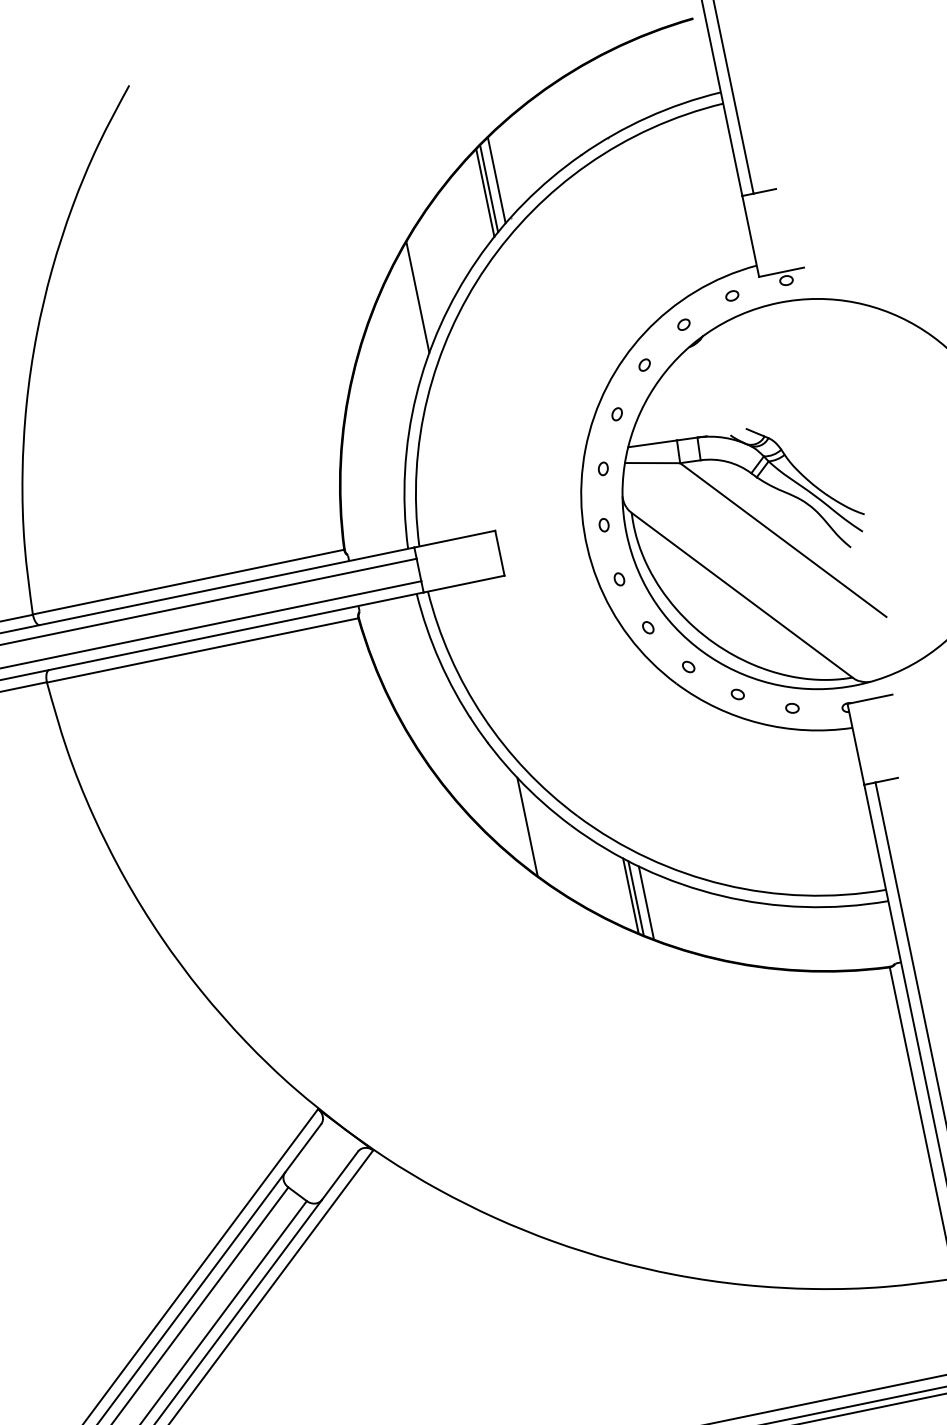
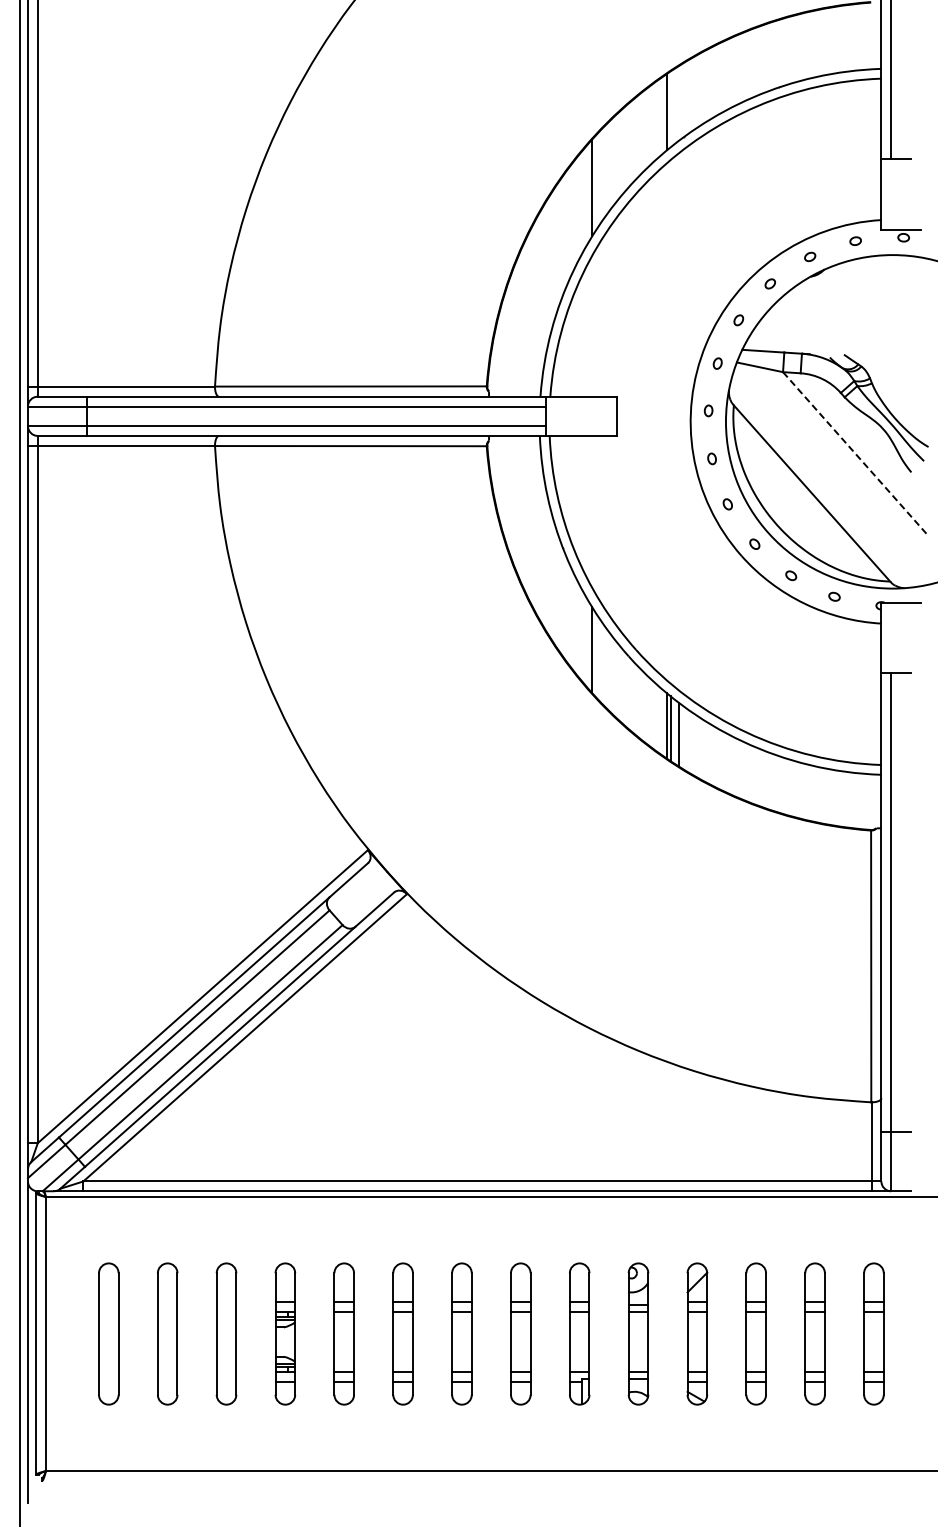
line: (496, 180) -> (678, 103), removed
line: (488, 188) -> (670, 109), removed
line: (783, 540) -> (856, 454), solid -> dashed

